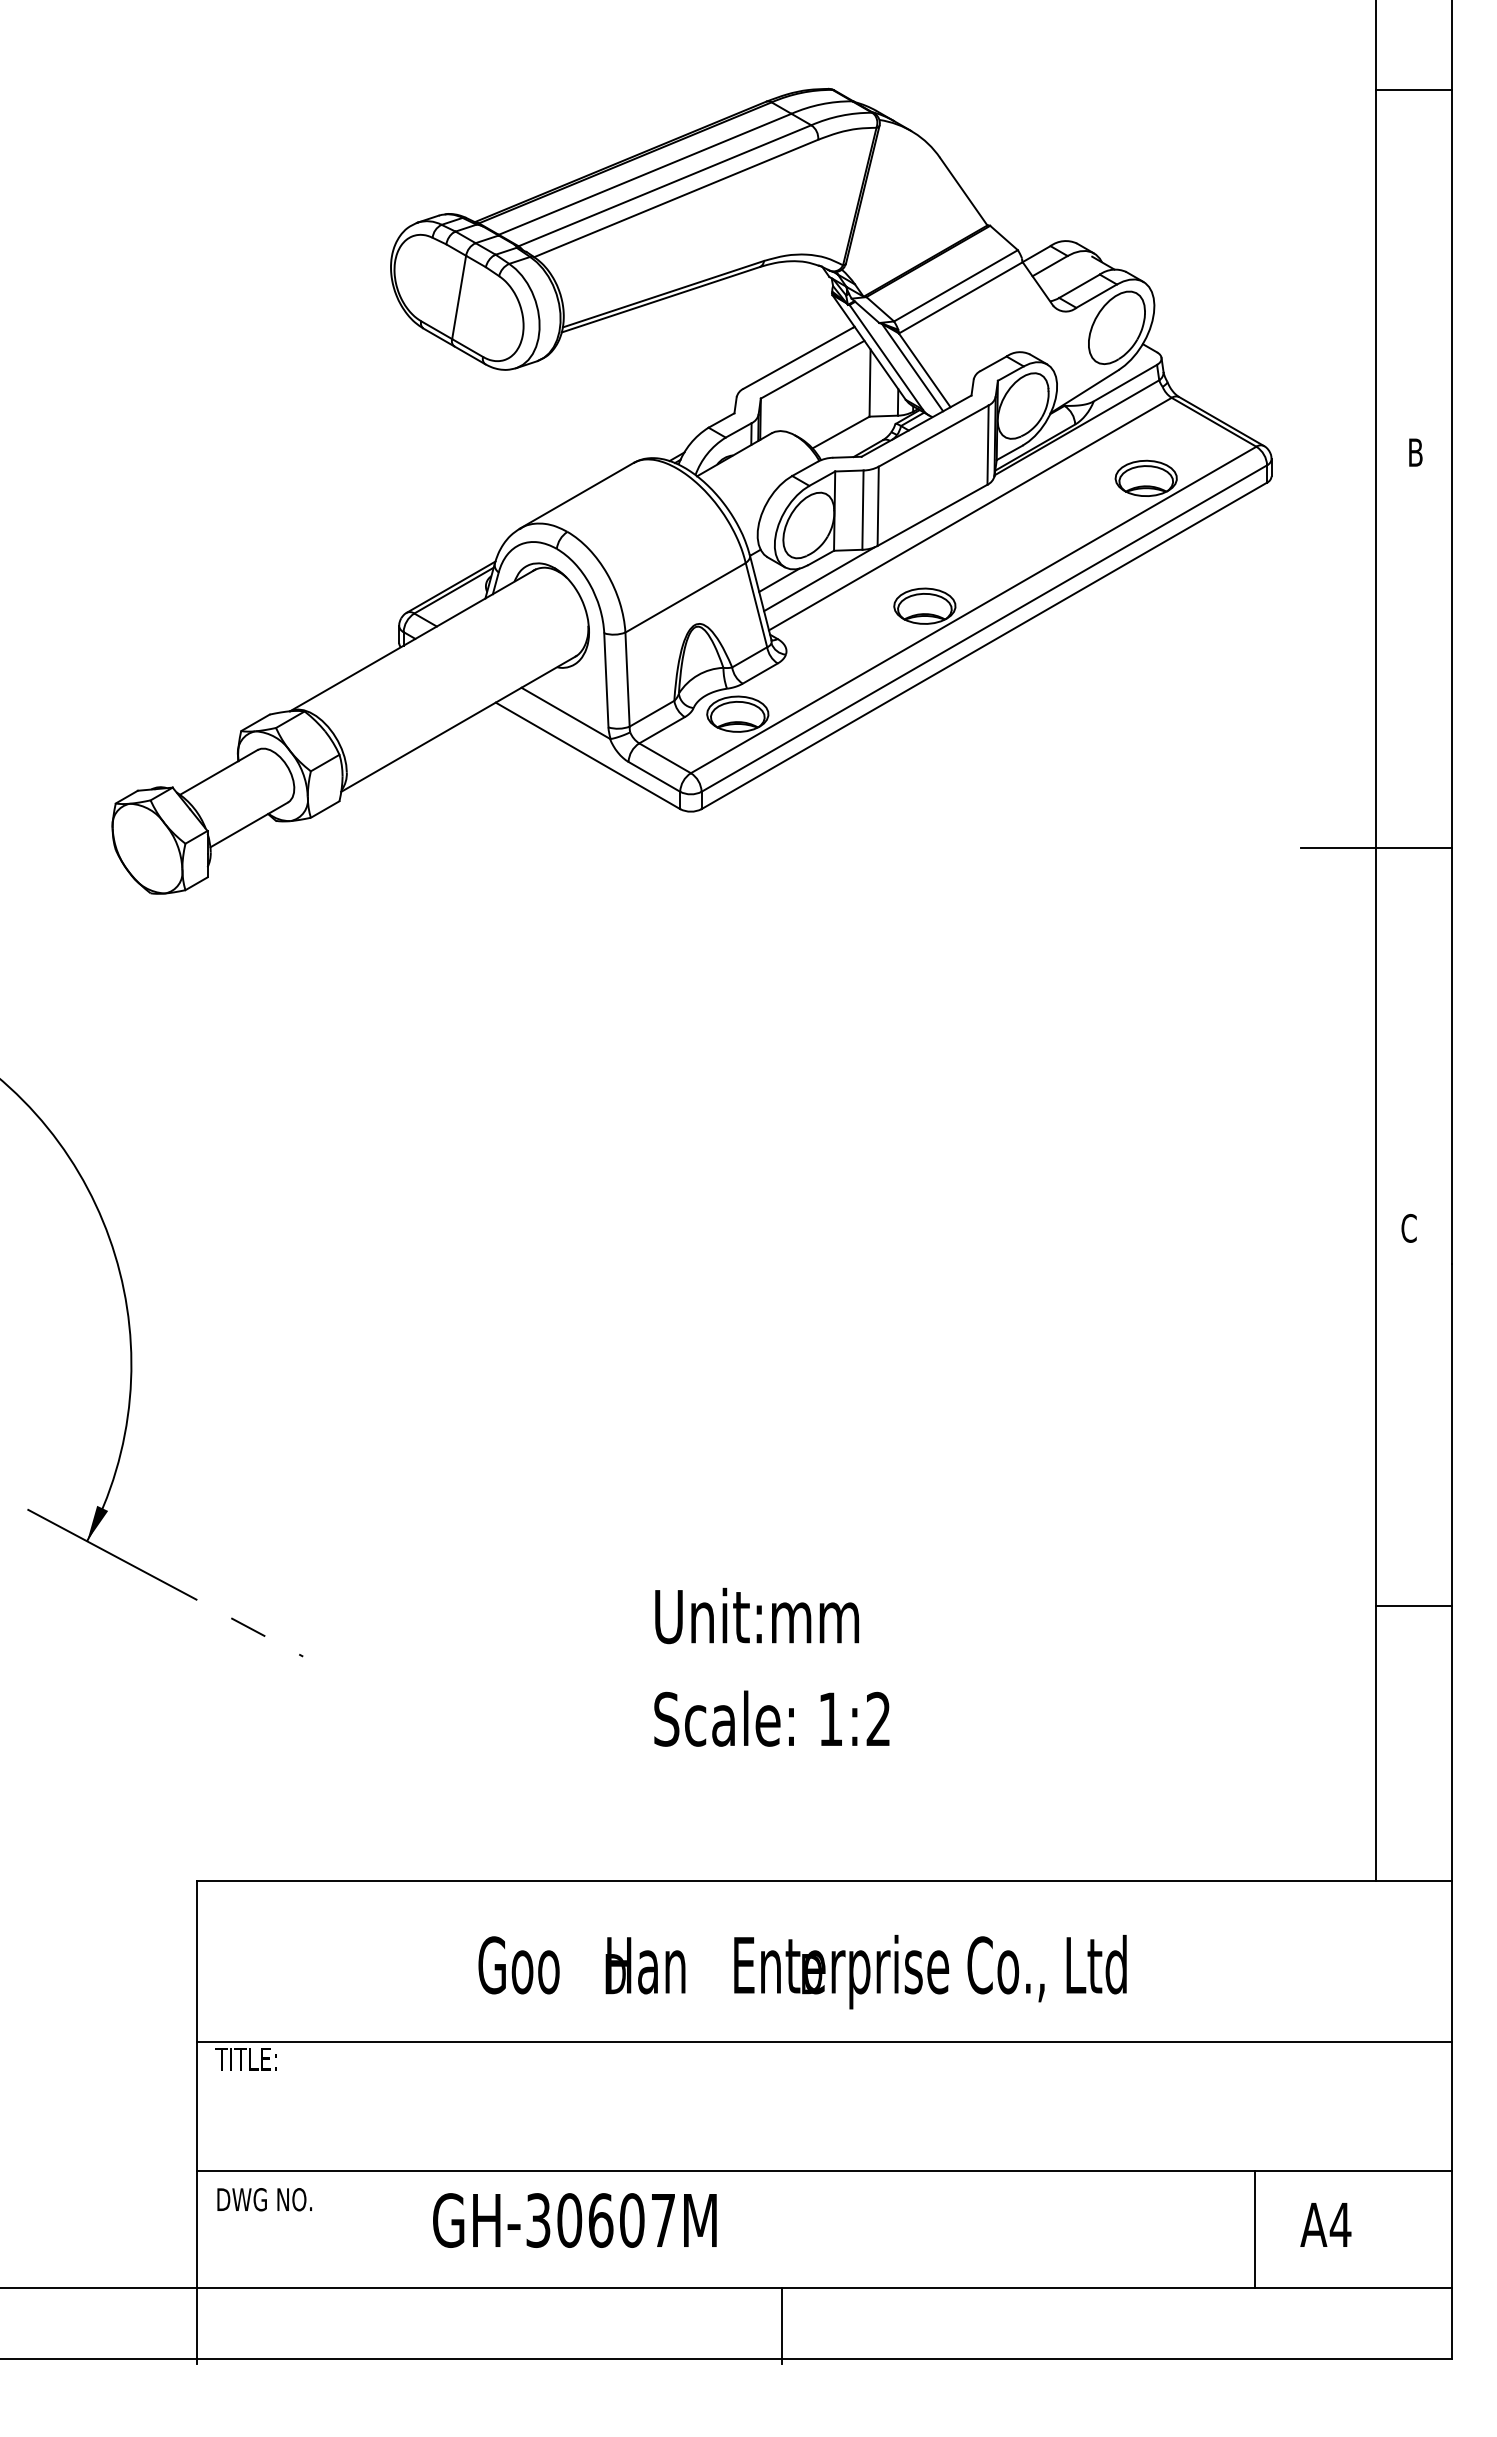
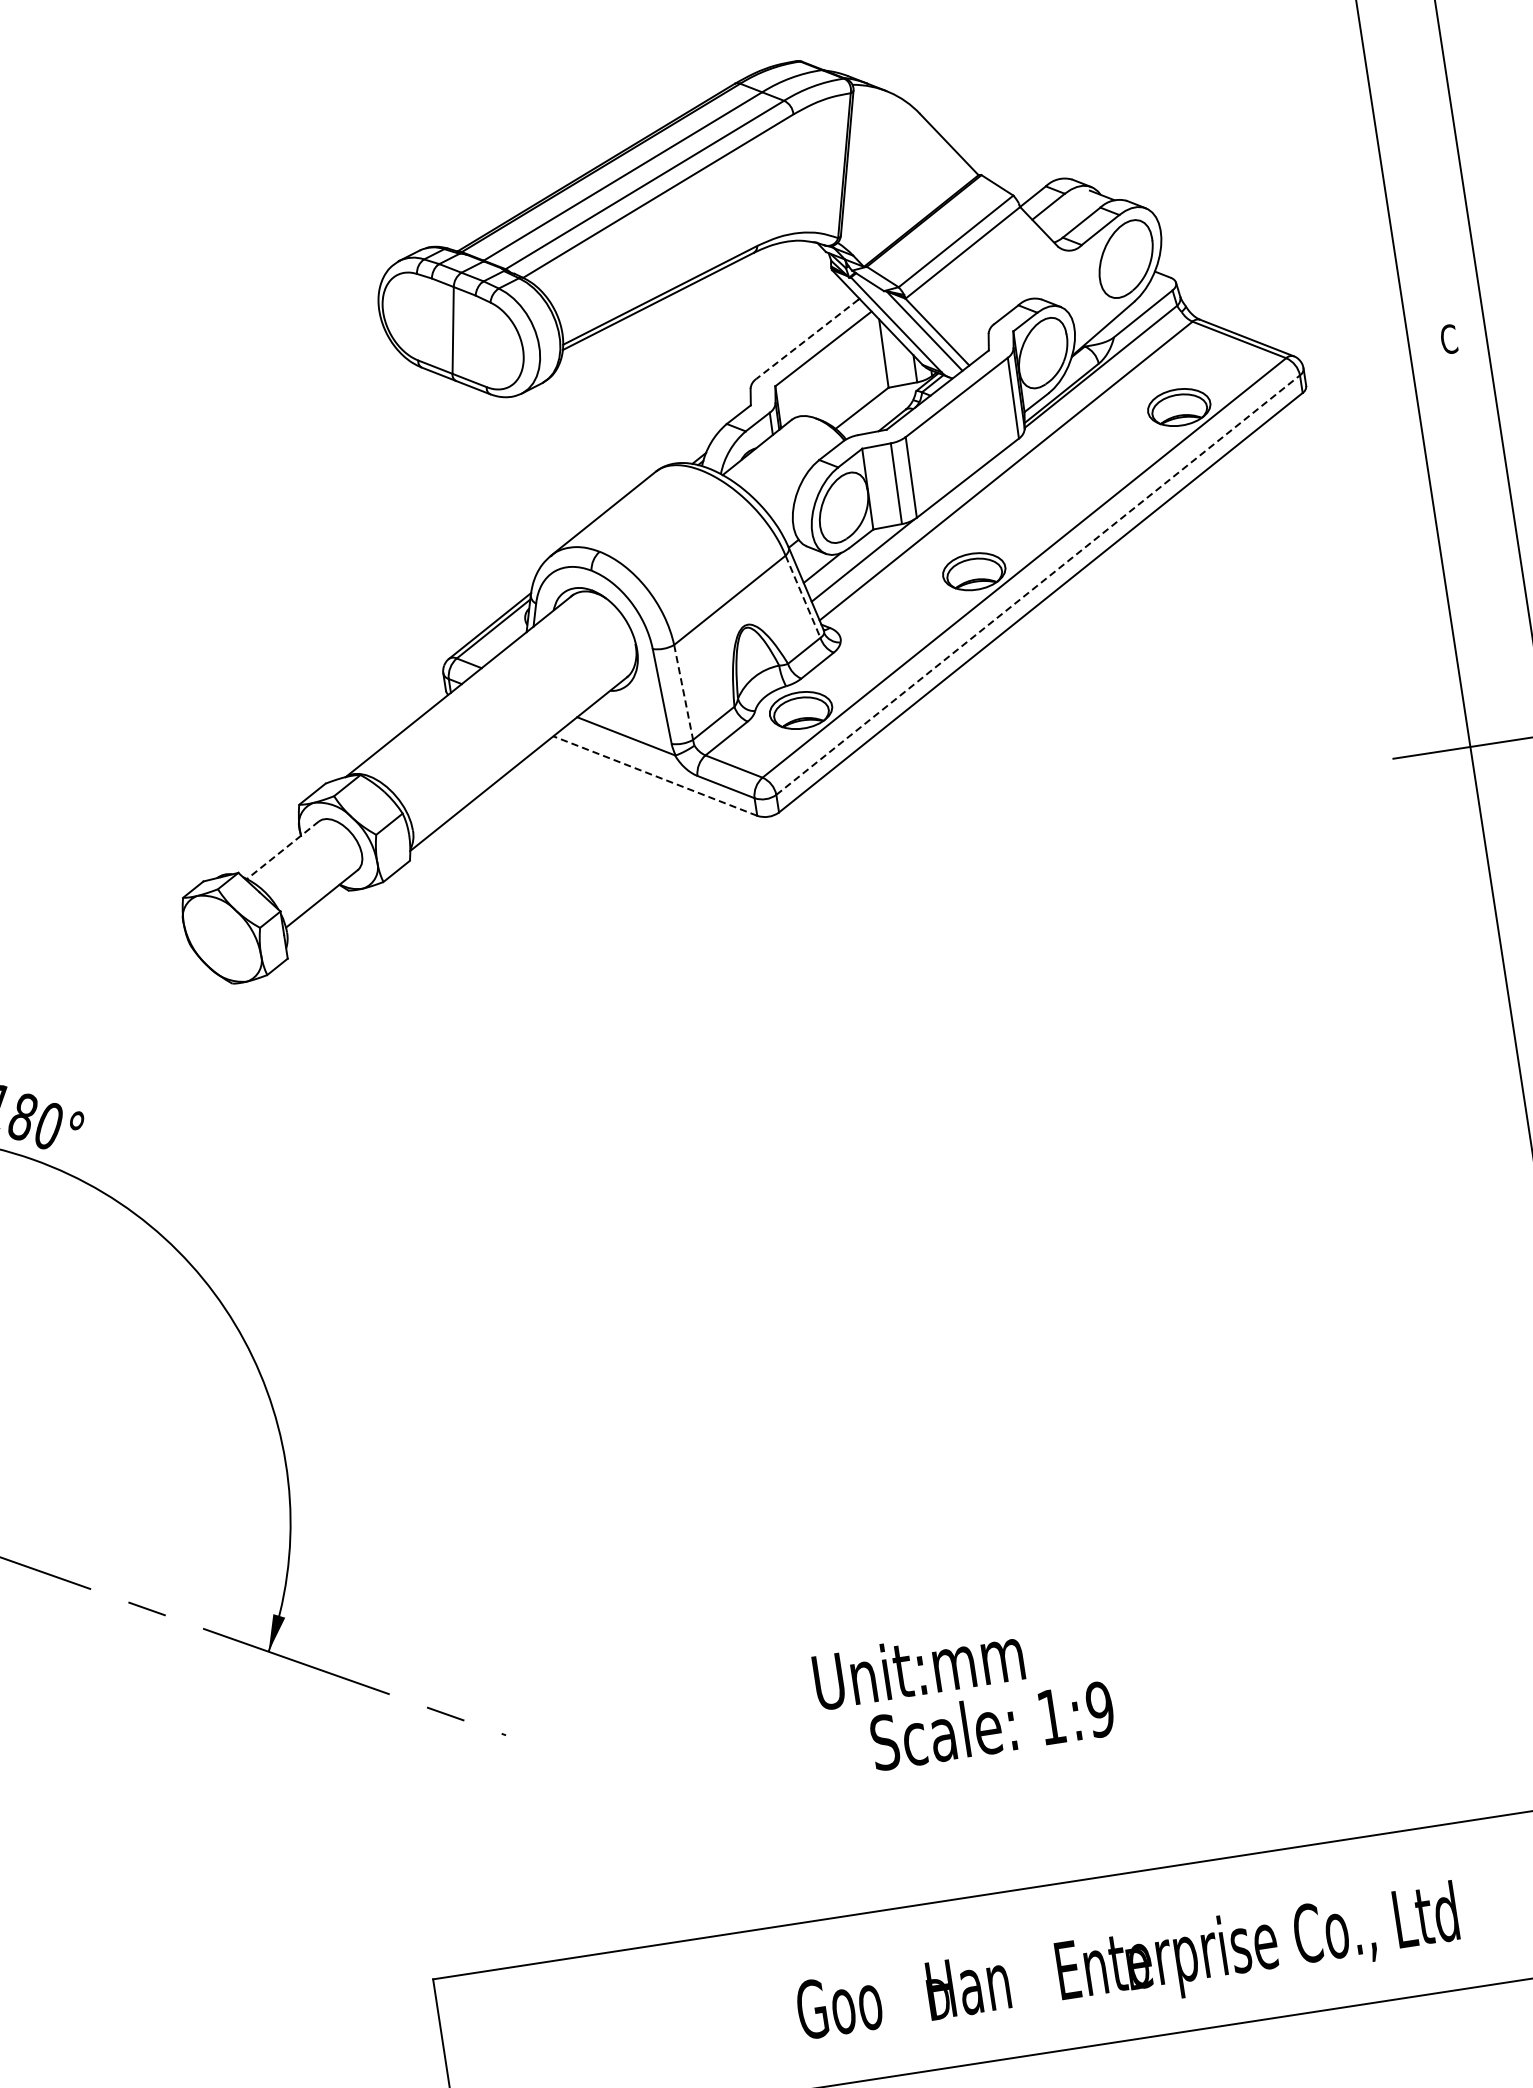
line: (798, 358) -> (807, 339), solid -> dashed
text: (1415, 452) -> (1448, 339), B -> C
line: (756, 605) -> (803, 597), solid -> dashed
line: (984, 628) -> (1038, 585), solid -> dashed
line: (627, 680) -> (683, 693), solid -> dashed
line: (587, 755) -> (654, 775), solid -> dashed
line: (218, 772) -> (282, 850), solid -> dashed
text: (756, 1615) -> (917, 1666), moved
text: (878, 1719) -> (1100, 1709), 1:2 -> 1:9
text: (802, 1972) -> (1128, 1968), moved

